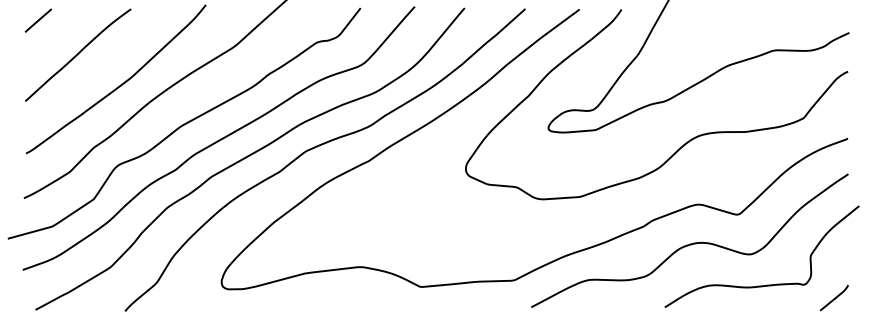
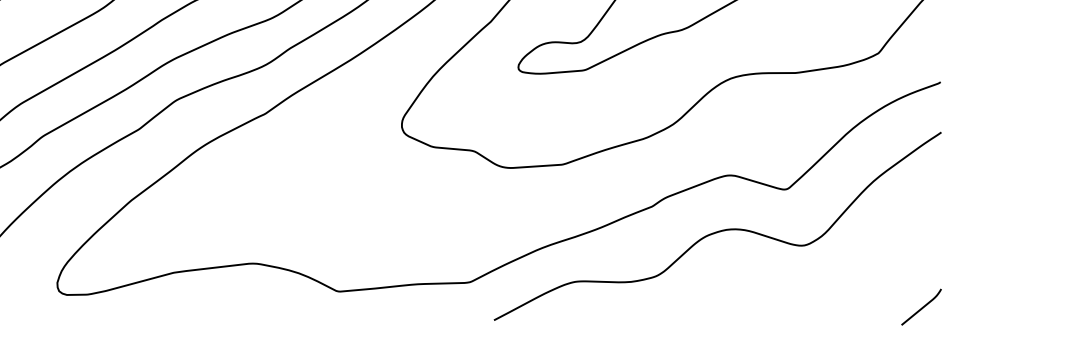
curve: (766, 284) -> (825, 288), removed

